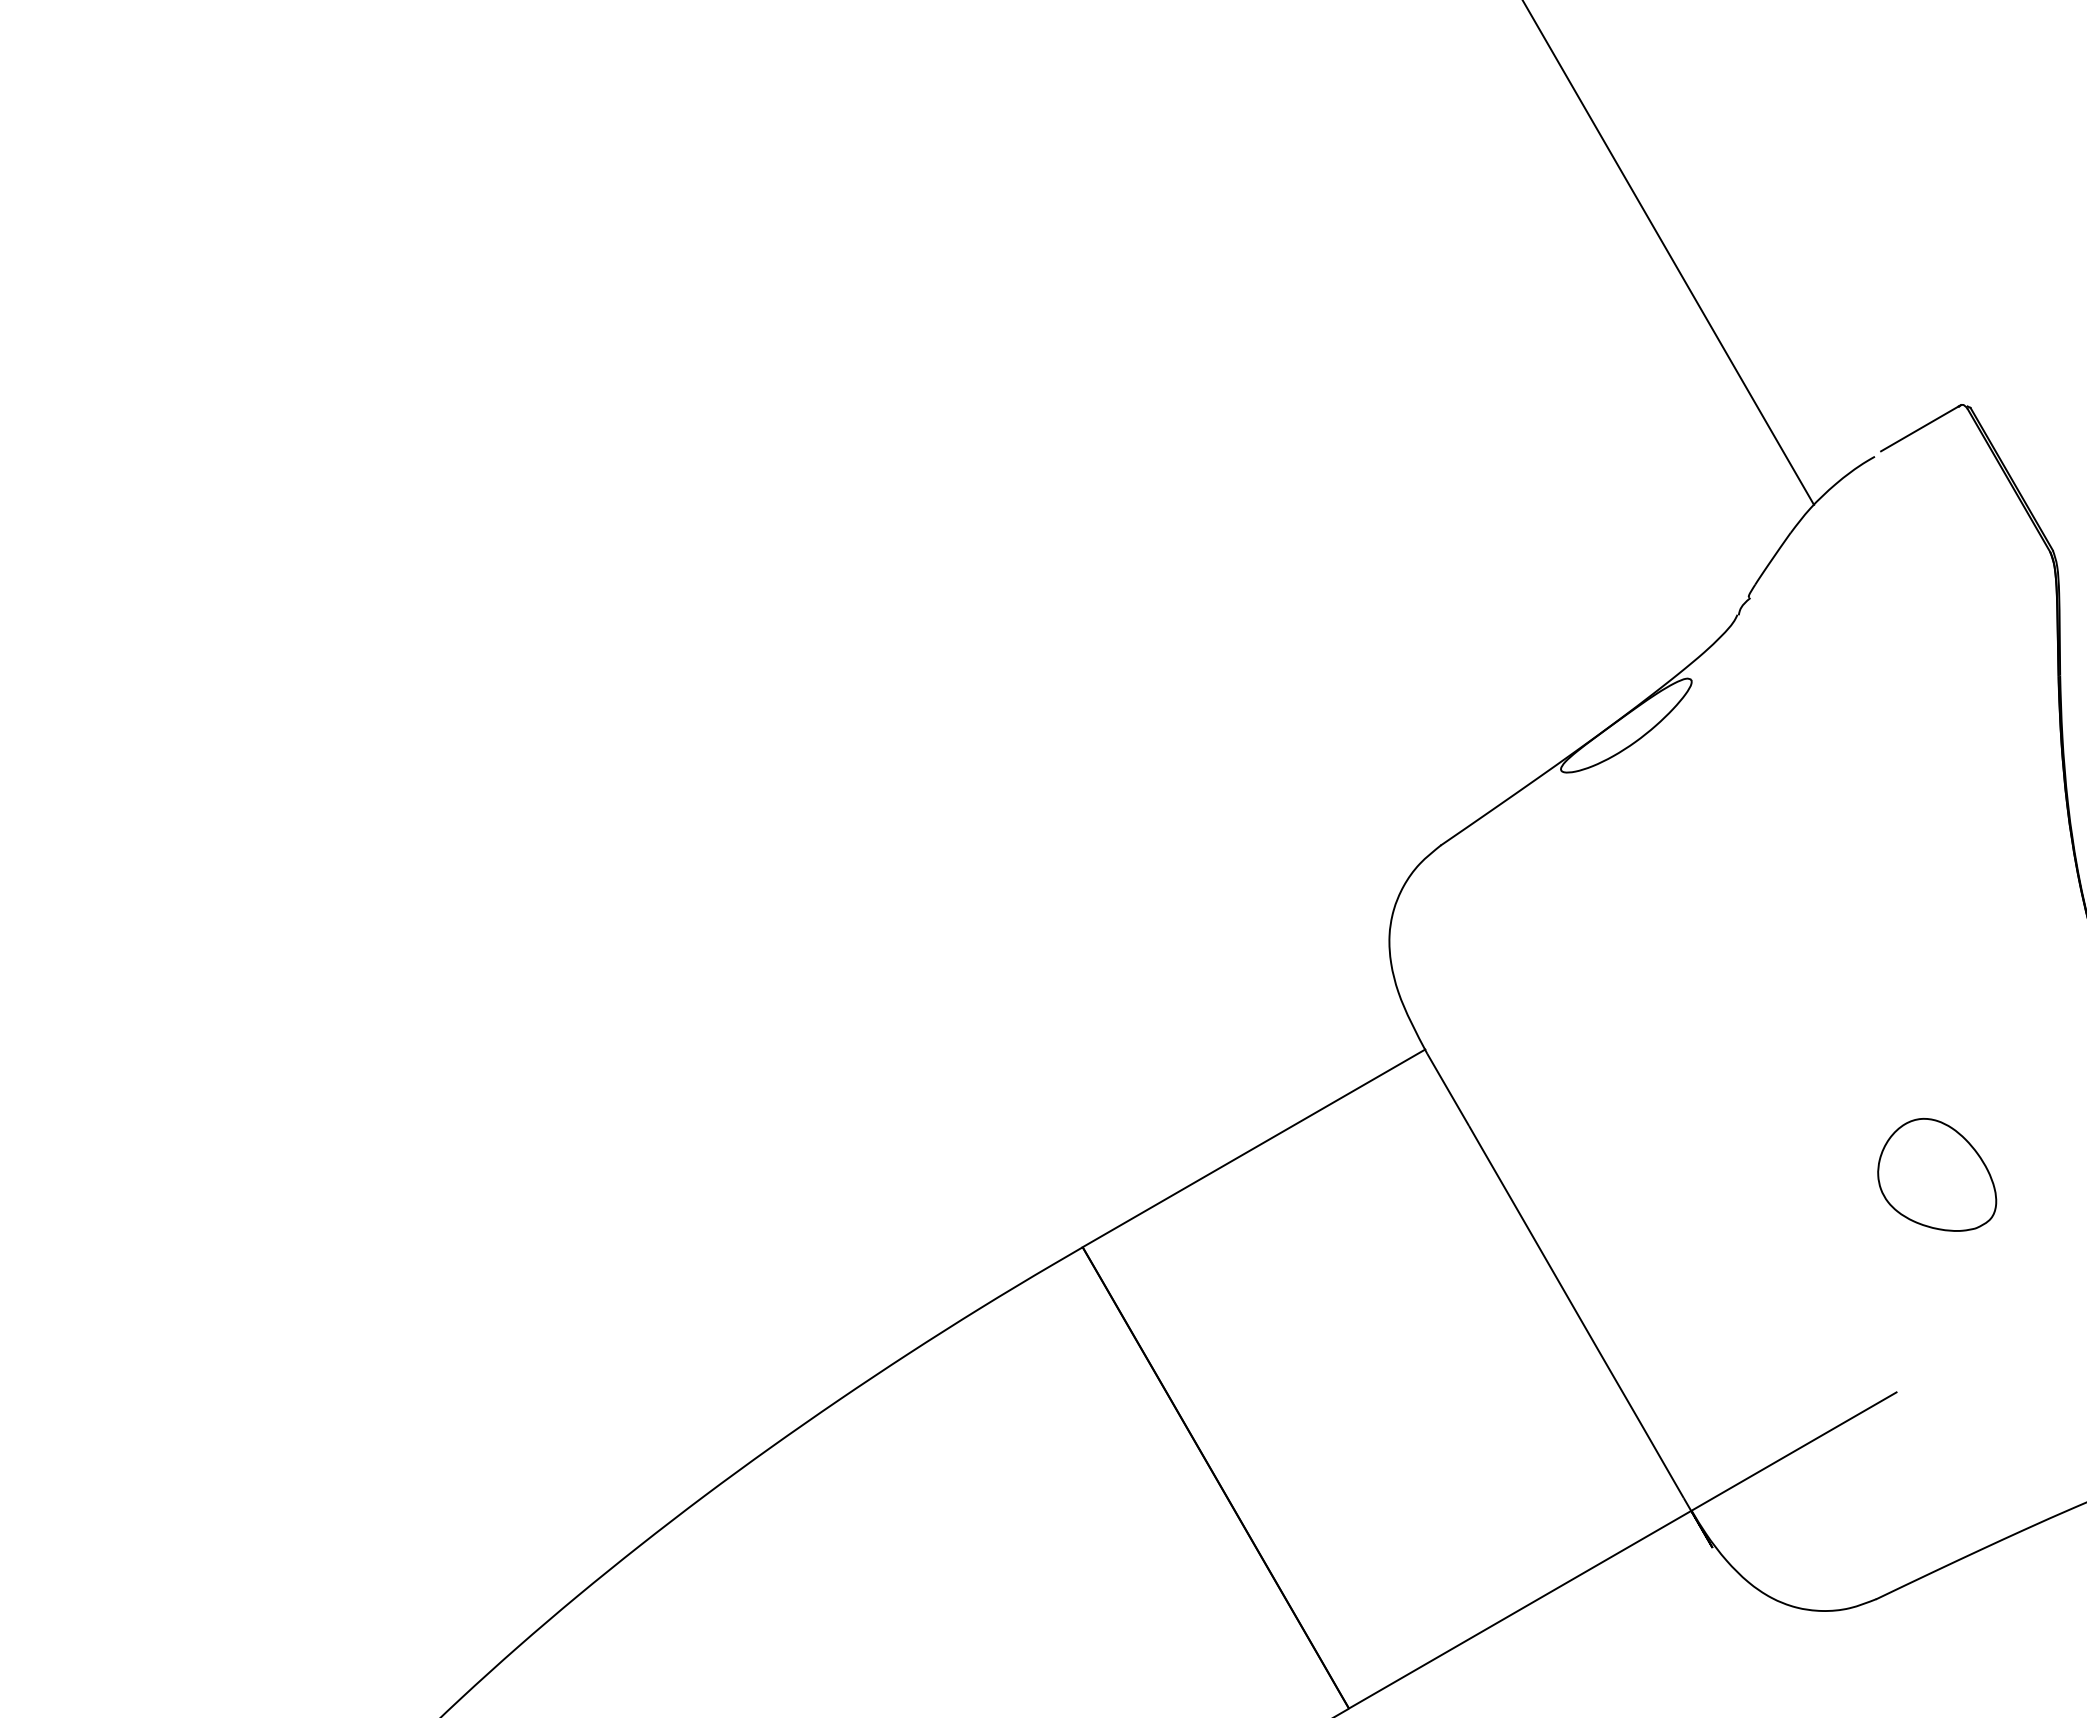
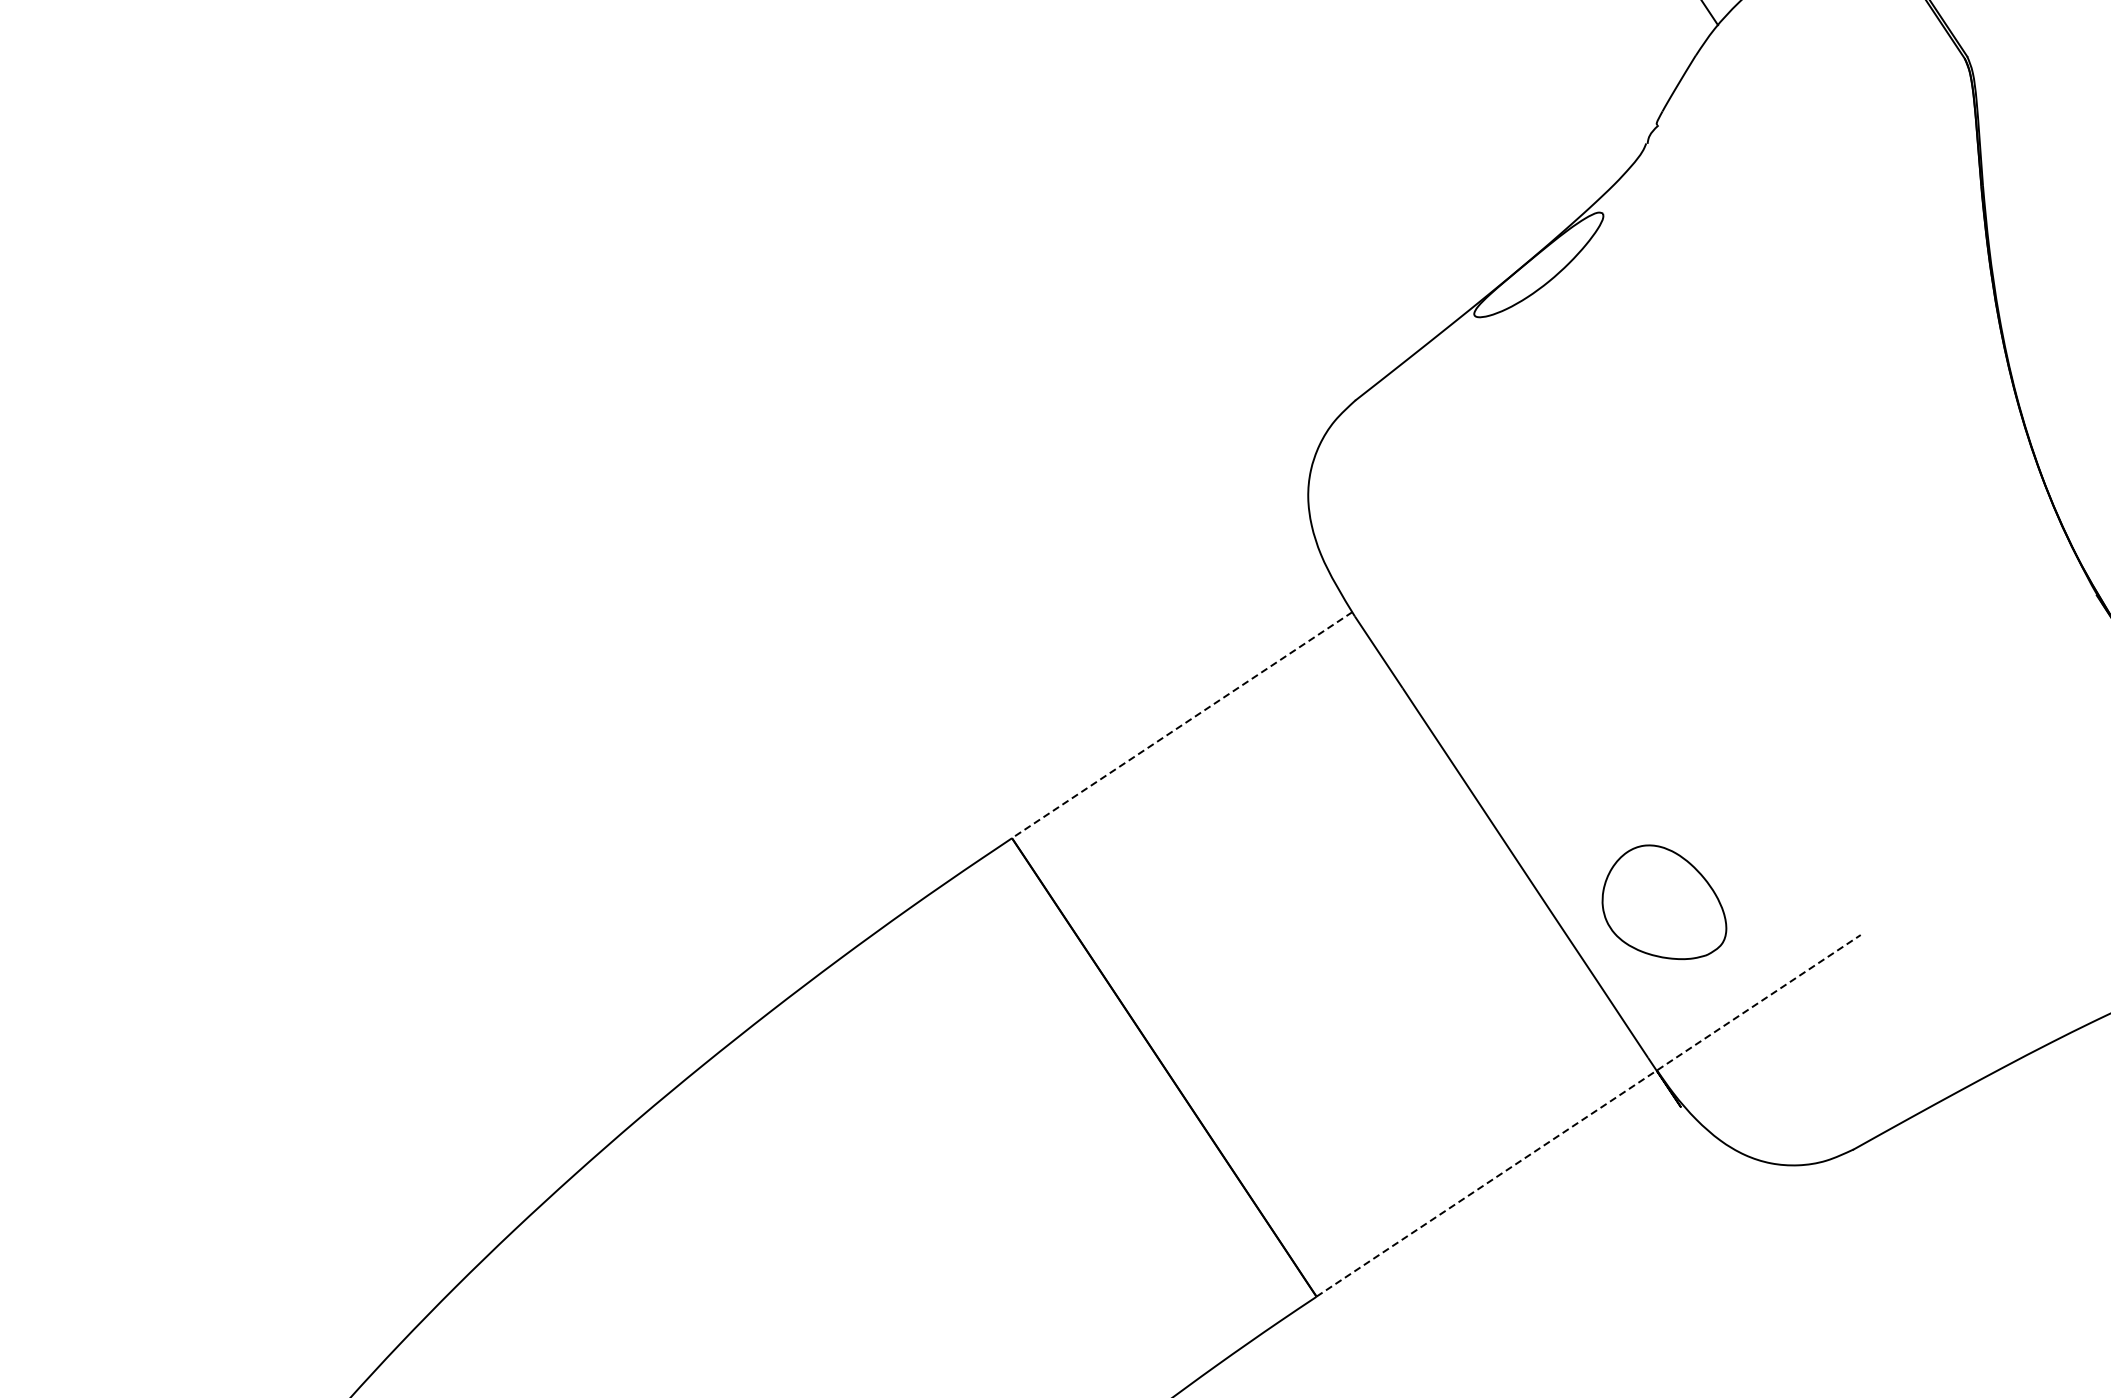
line: (1253, 1148) -> (1181, 725), solid -> dashed
part: (1937, 1174) -> (1663, 902), moved
line: (1623, 1550) -> (1589, 1115), solid -> dashed

